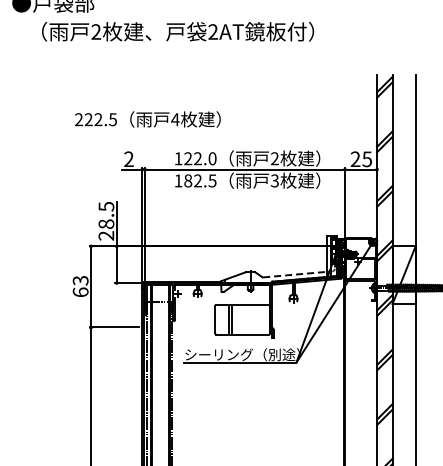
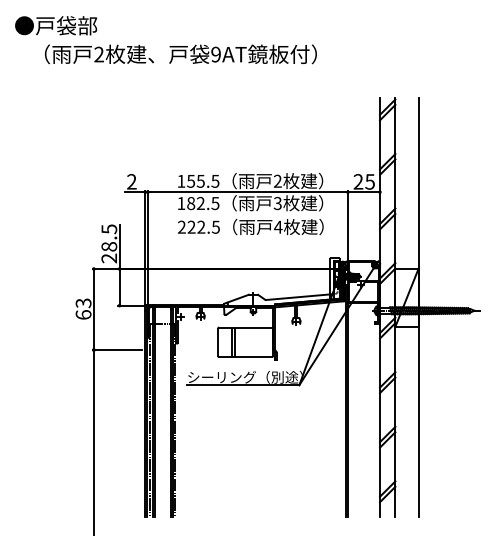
text: (212, 31) -> (215, 54), 2AT -> 9AT
text: (147, 119) -> (250, 227), moved
text: (200, 157) -> (203, 180), 122.0 -> 155.5
line: (295, 274) -> (298, 297), dashed -> solid

